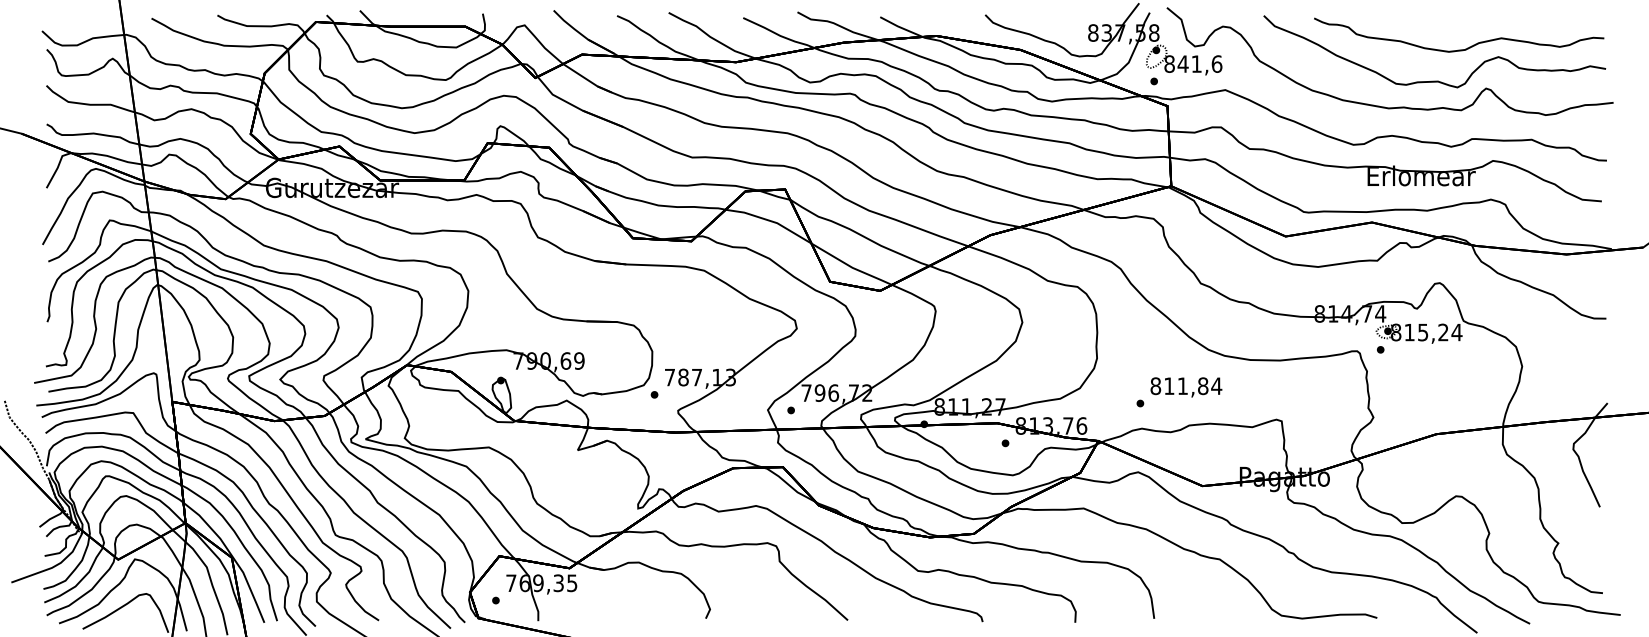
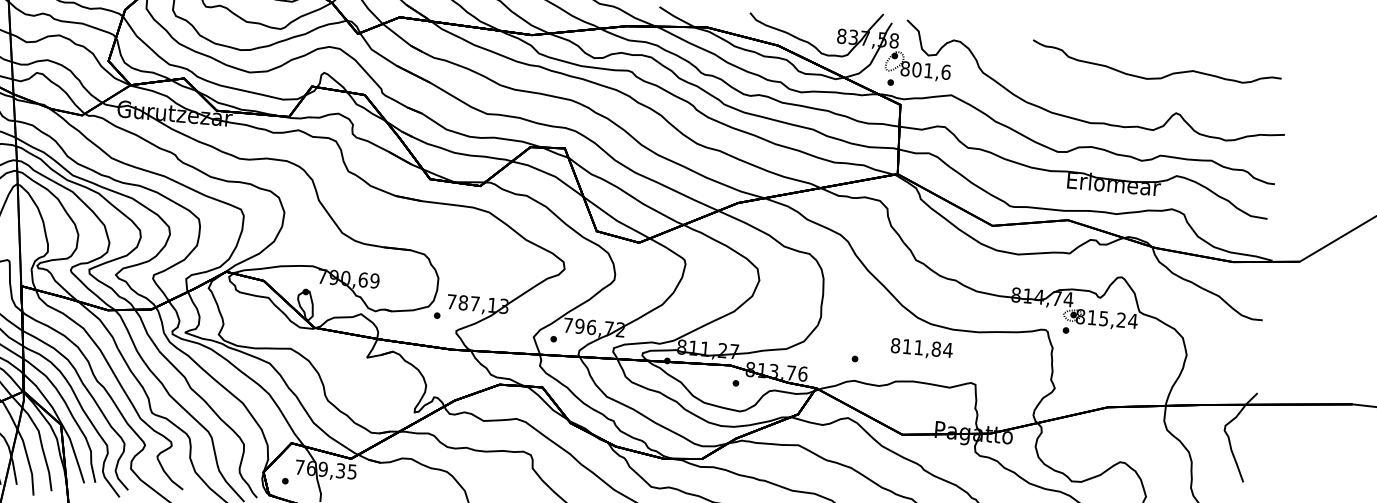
text: (1182, 63) -> (916, 69), 841,6 -> 801,6
curve: (1434, 80) -> (1132, 102), removed
text: (1186, 387) -> (921, 349), moved

